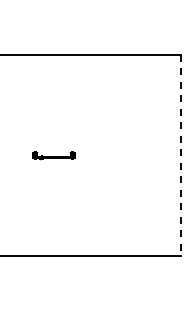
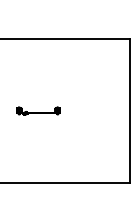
part: (53, 155) -> (38, 111), size x1.43
line: (181, 155) -> (129, 111), dashed -> solid

